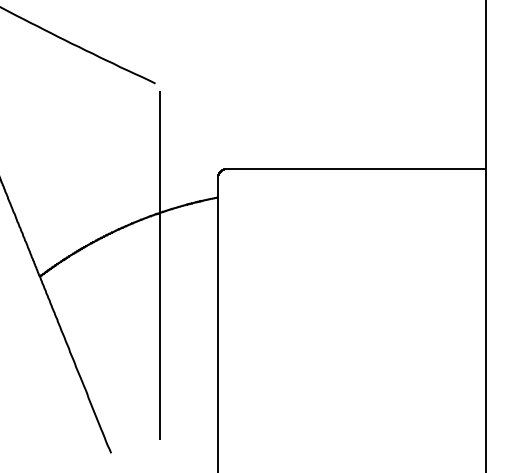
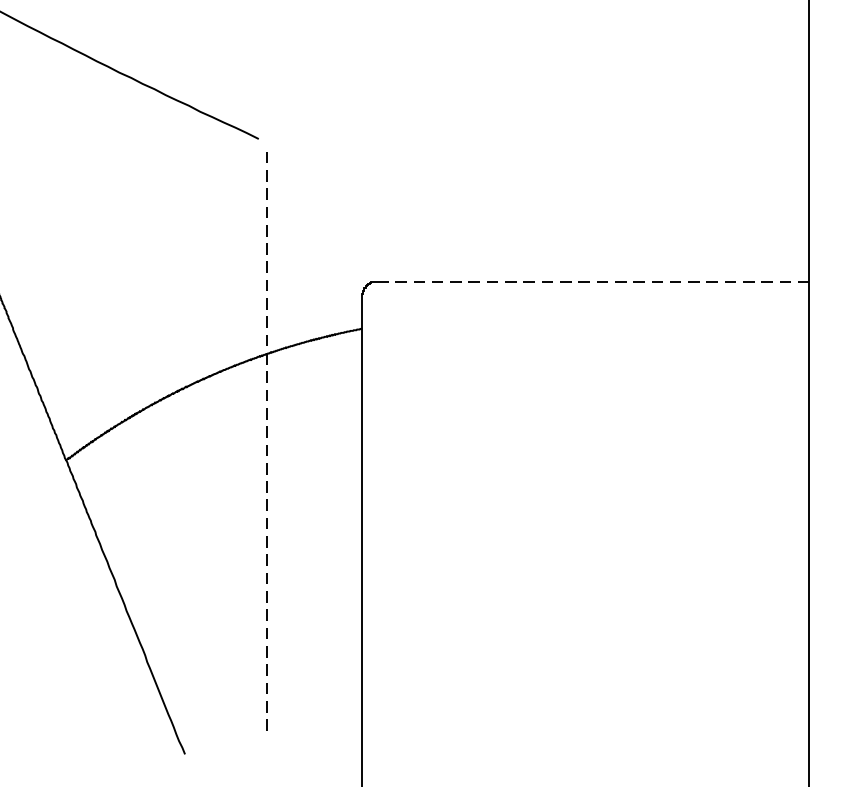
line: (356, 169) -> (593, 281), solid -> dashed
line: (160, 265) -> (267, 441), solid -> dashed

